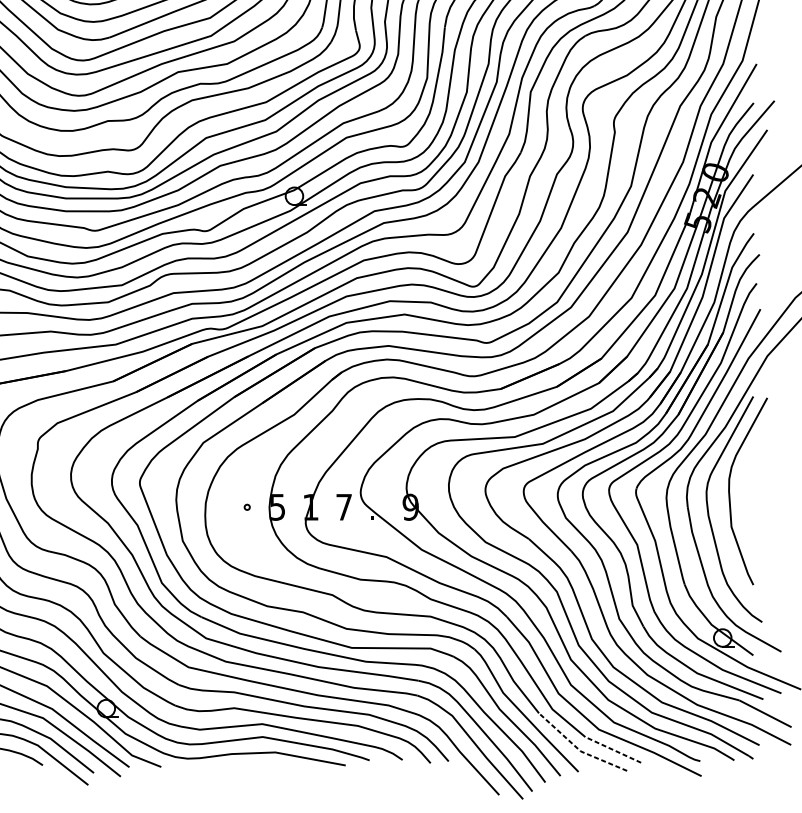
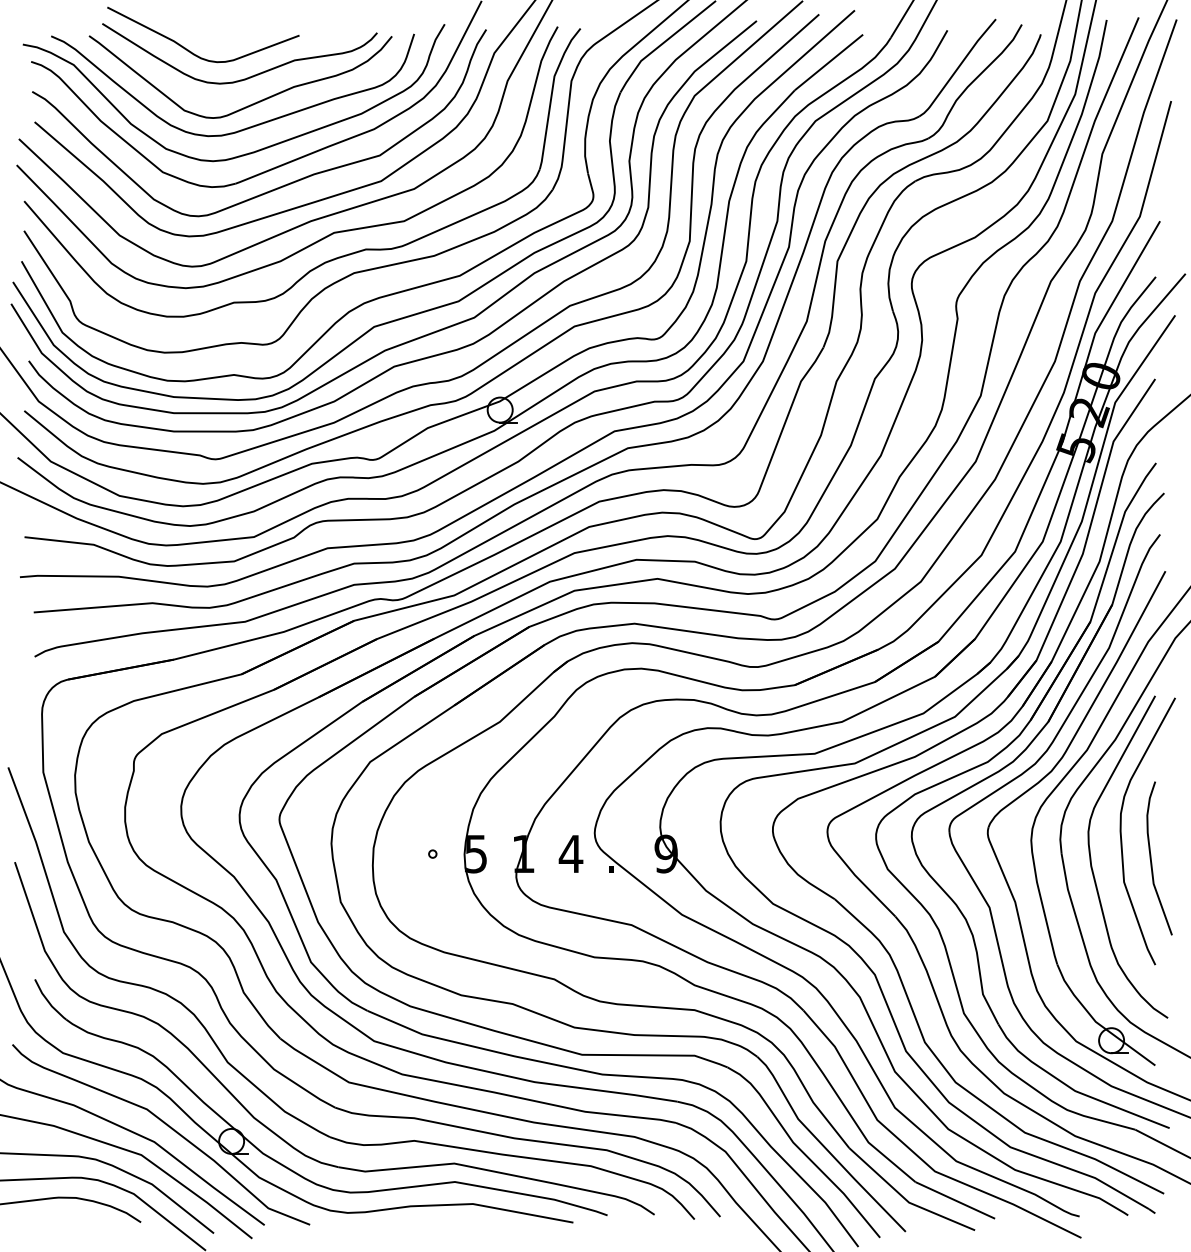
text: (343, 506) -> (570, 853), 7 -> 4
curve: (750, 510) -> (1151, 858), added
line: (579, 749) -> (906, 1199), dashed -> solid
line: (613, 749) -> (955, 1200), dashed -> solid

